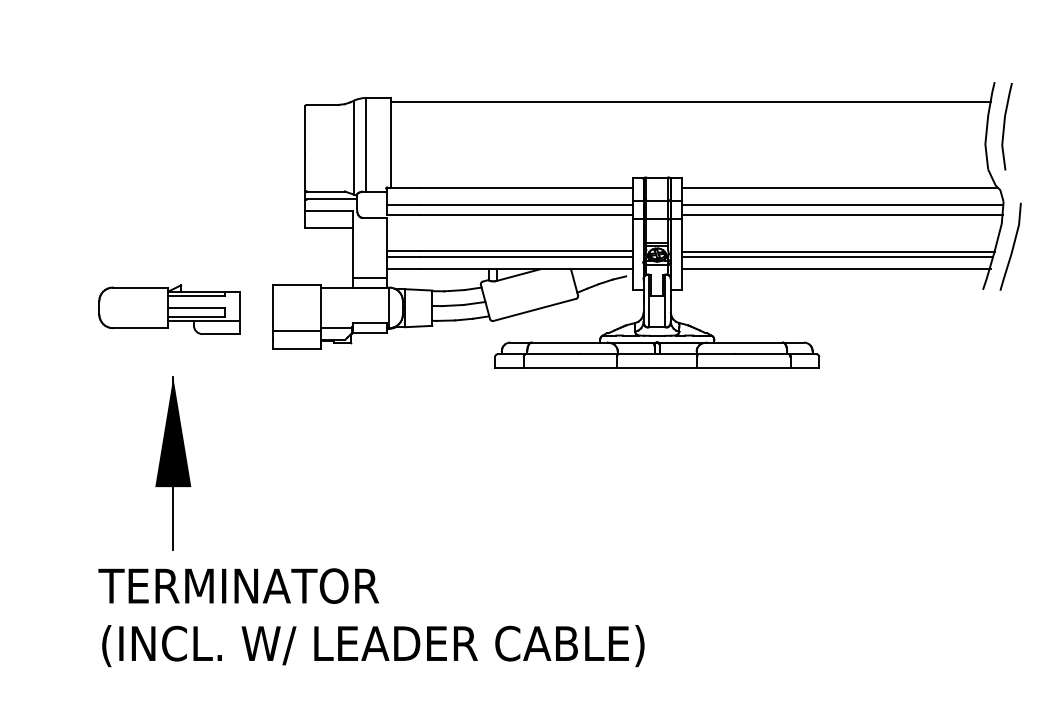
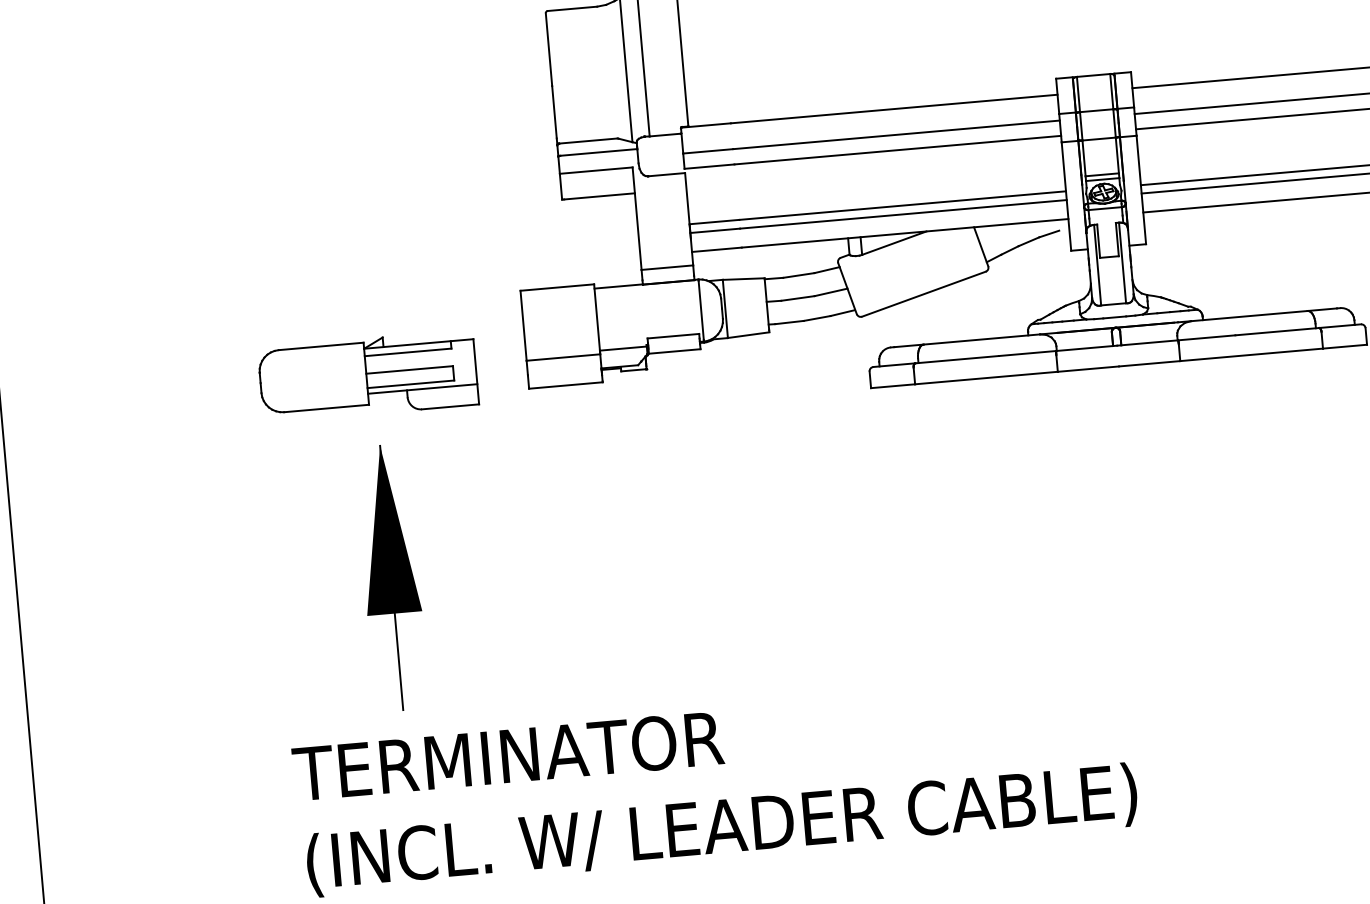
part: (169, 309) -> (368, 376), moved

